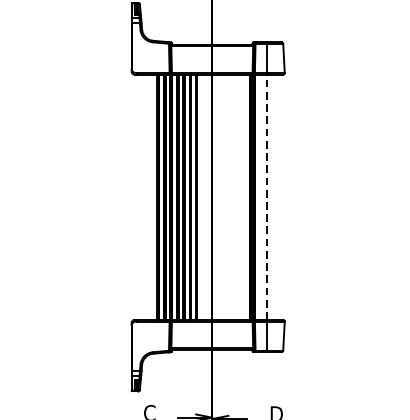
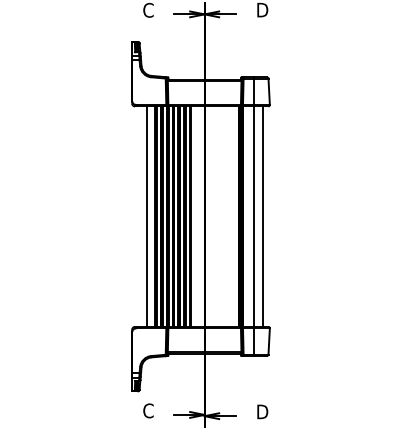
line: (147, 197) -> (146, 216), added
line: (266, 197) -> (253, 216), dashed -> solid
line: (276, 197) -> (262, 216), added

